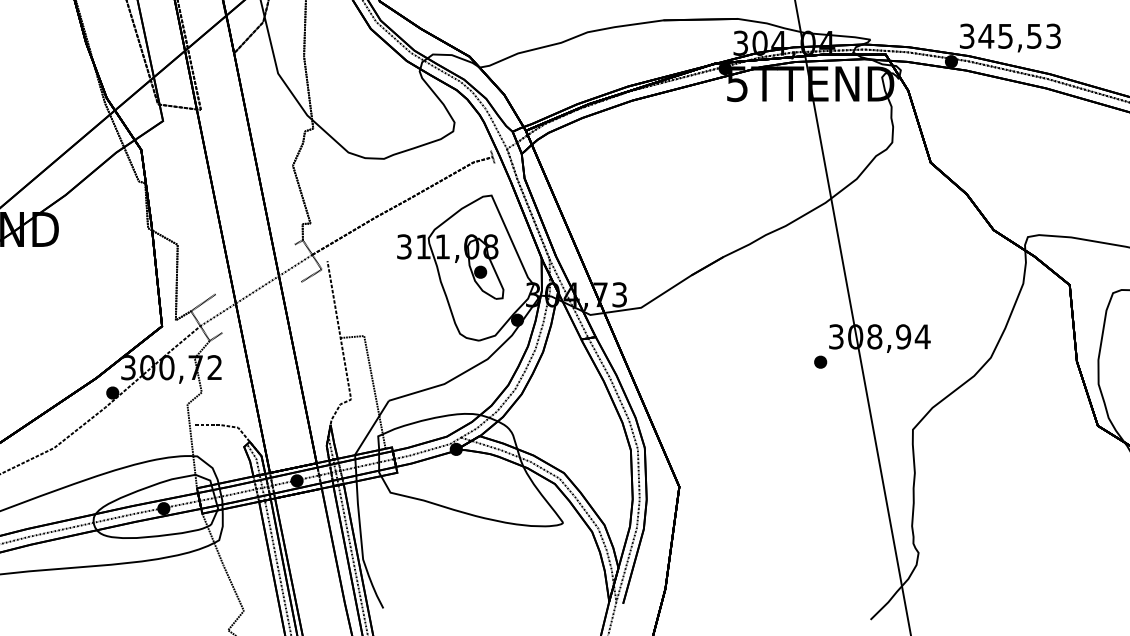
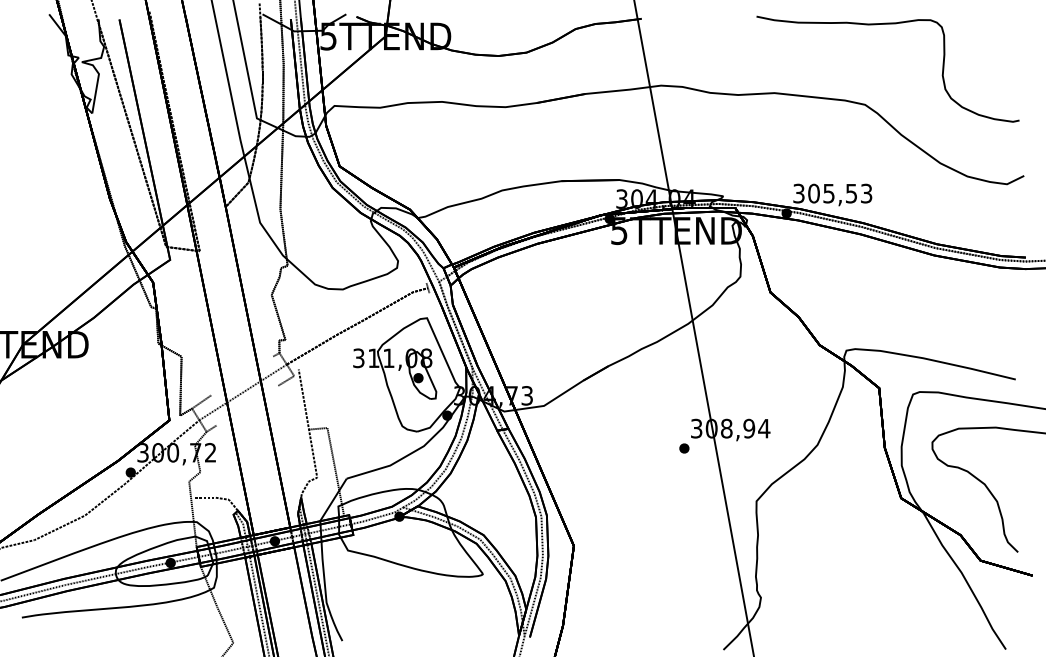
text: (985, 36) -> (813, 193), 345,53 -> 305,53

